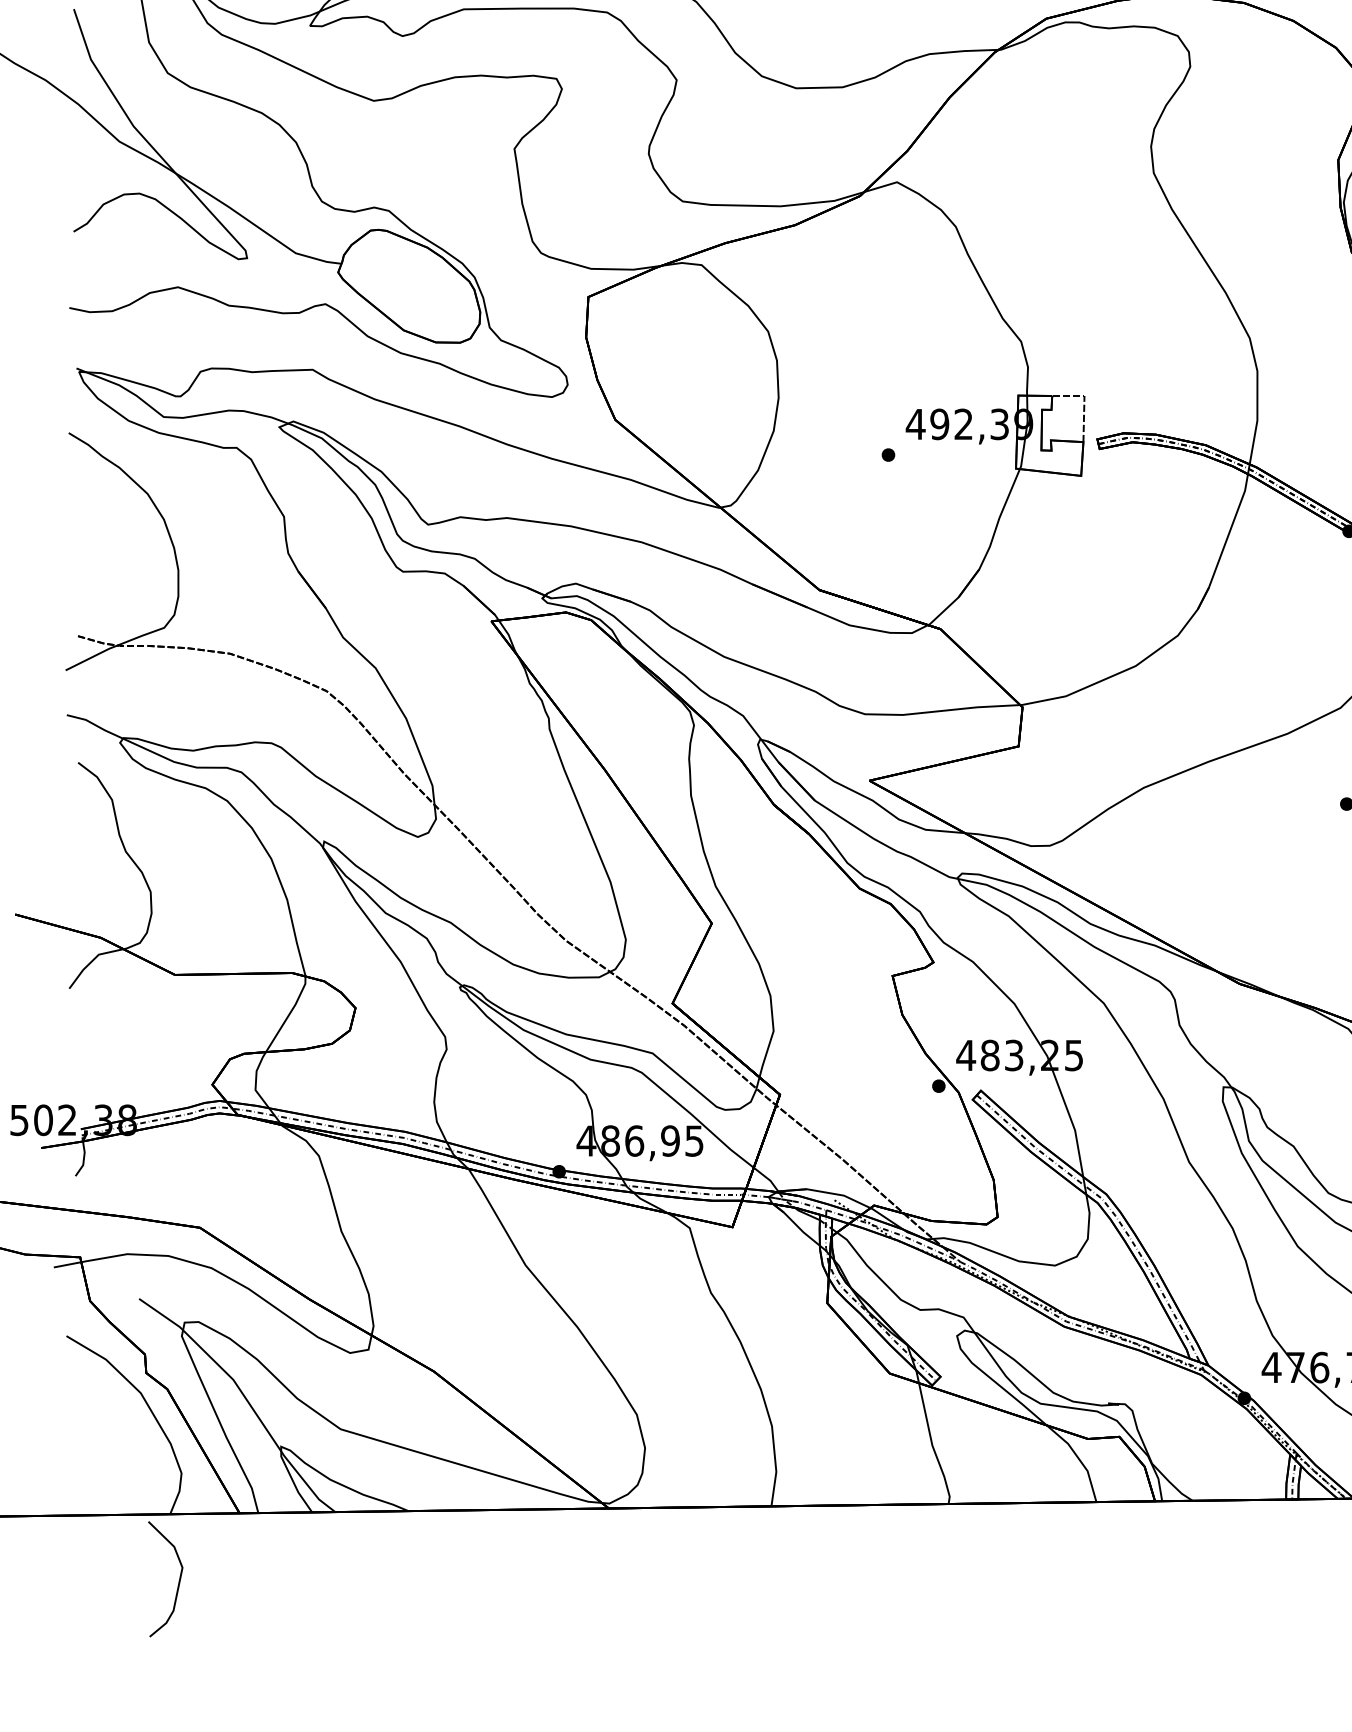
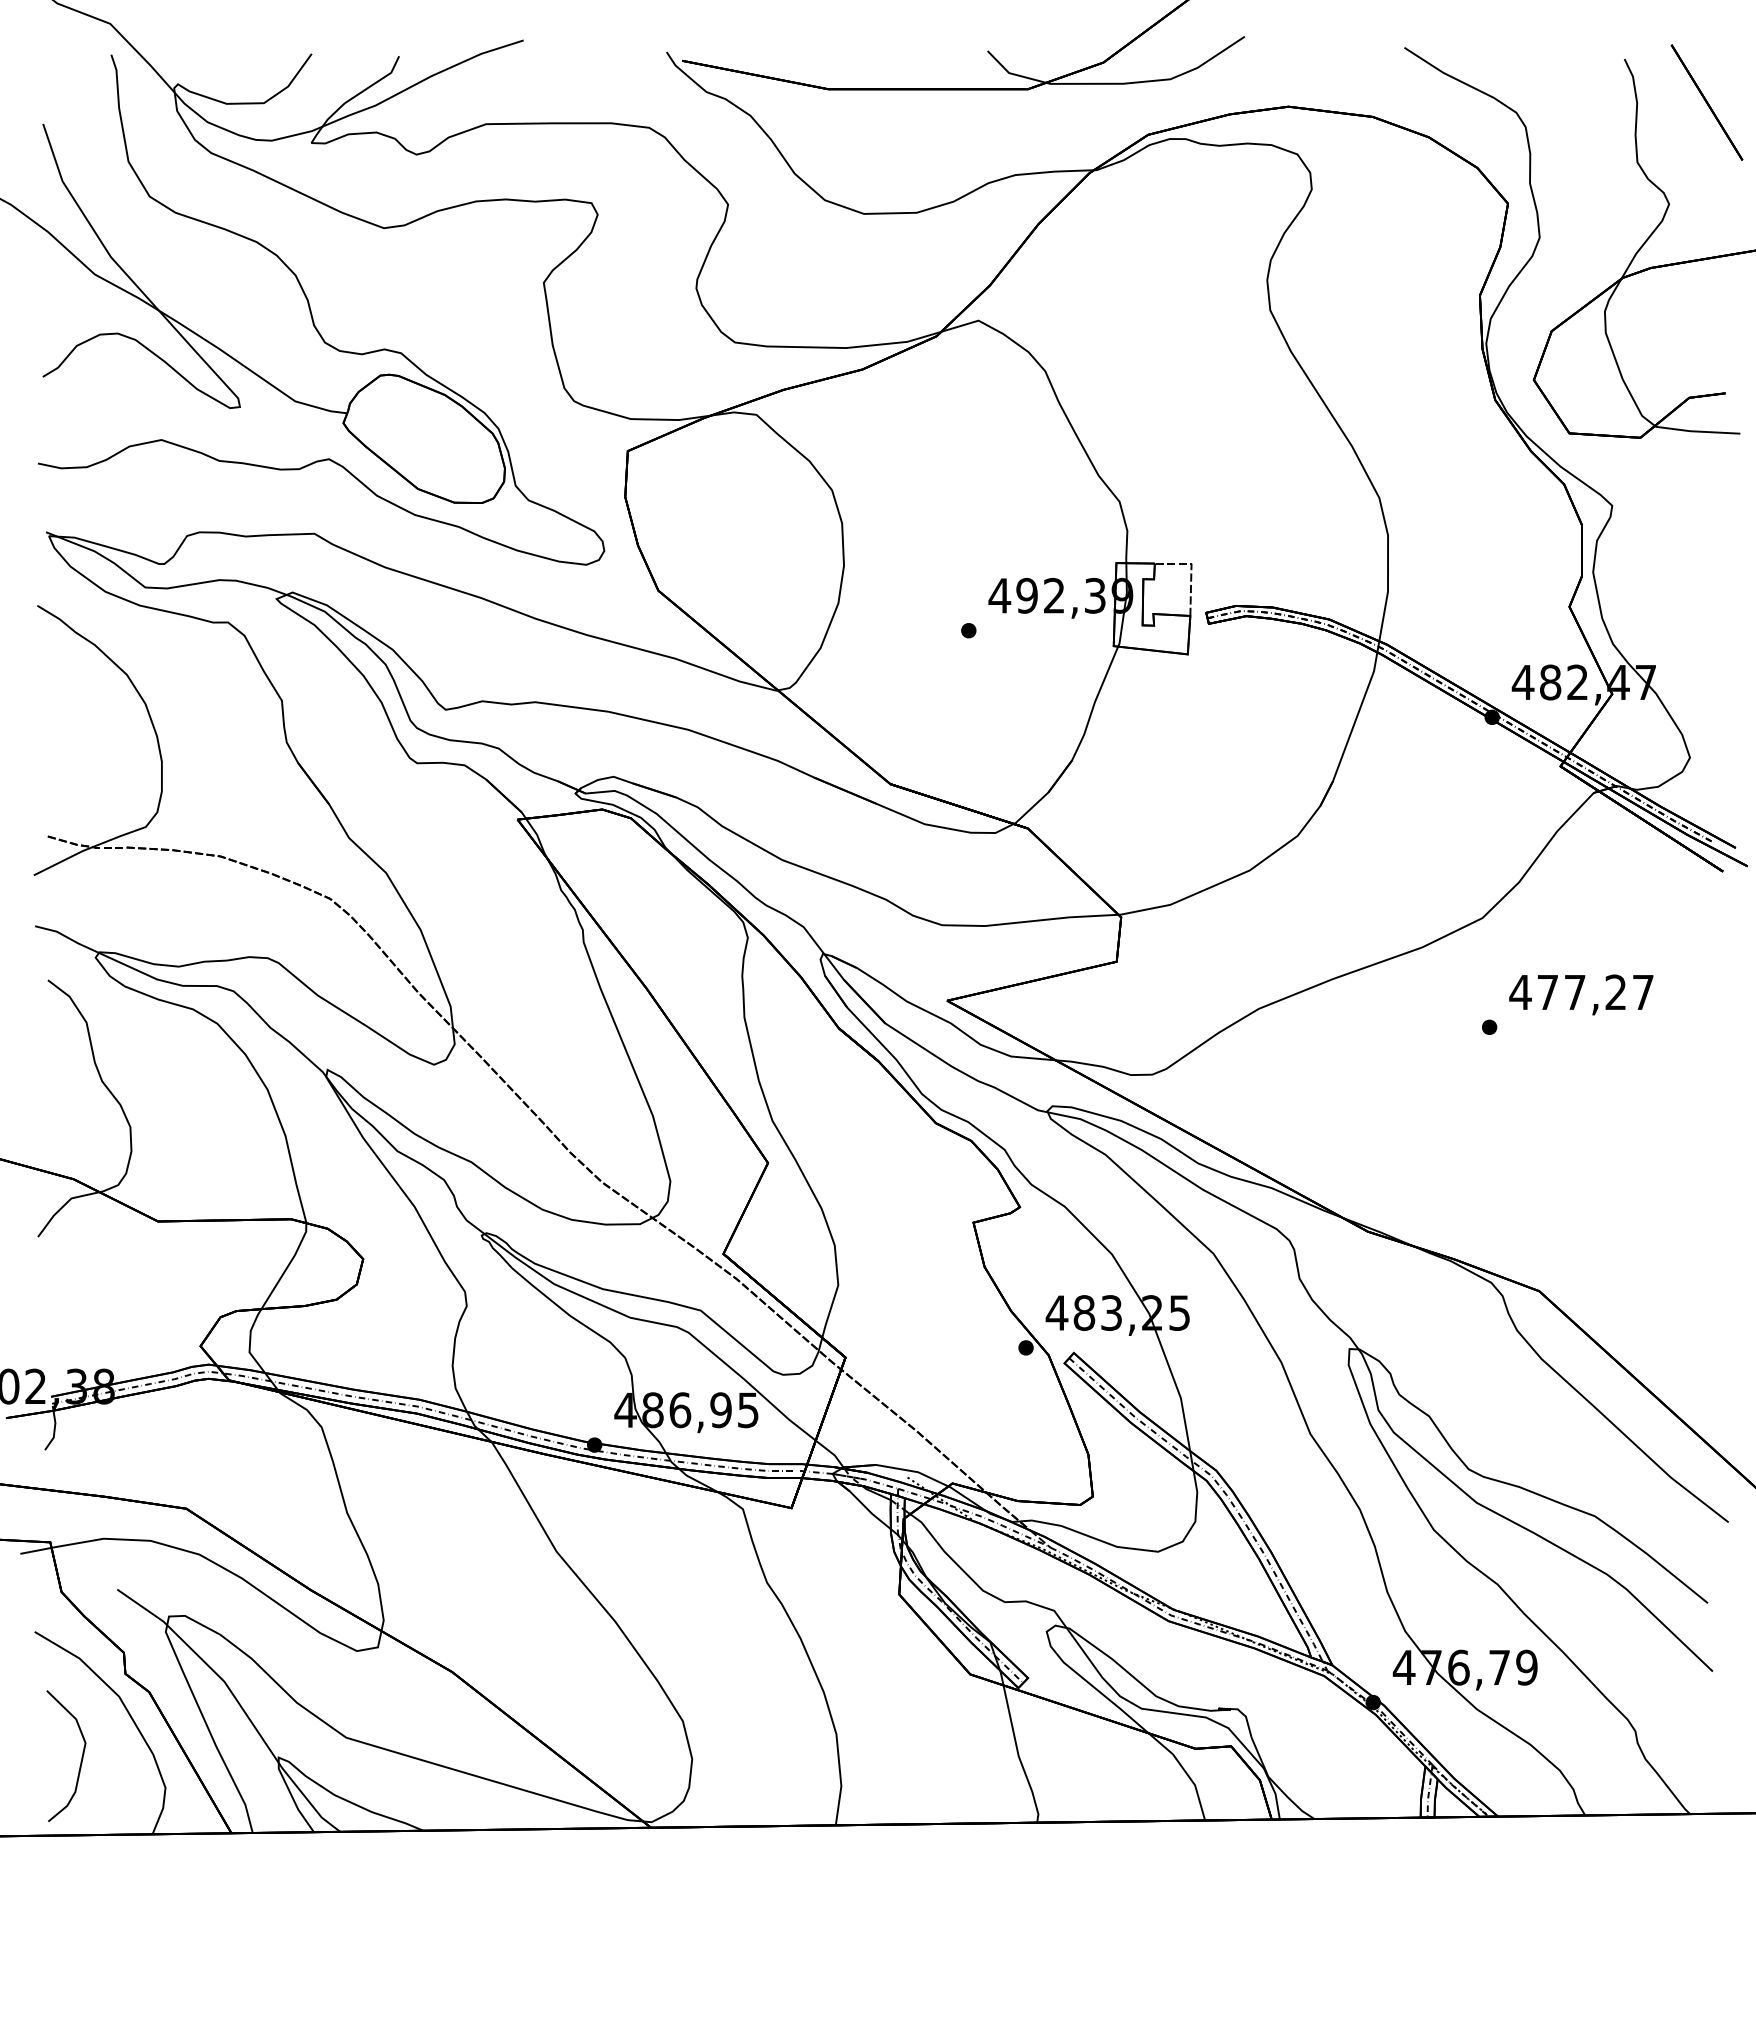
curve: (178, 1579) -> (81, 1756), moved

